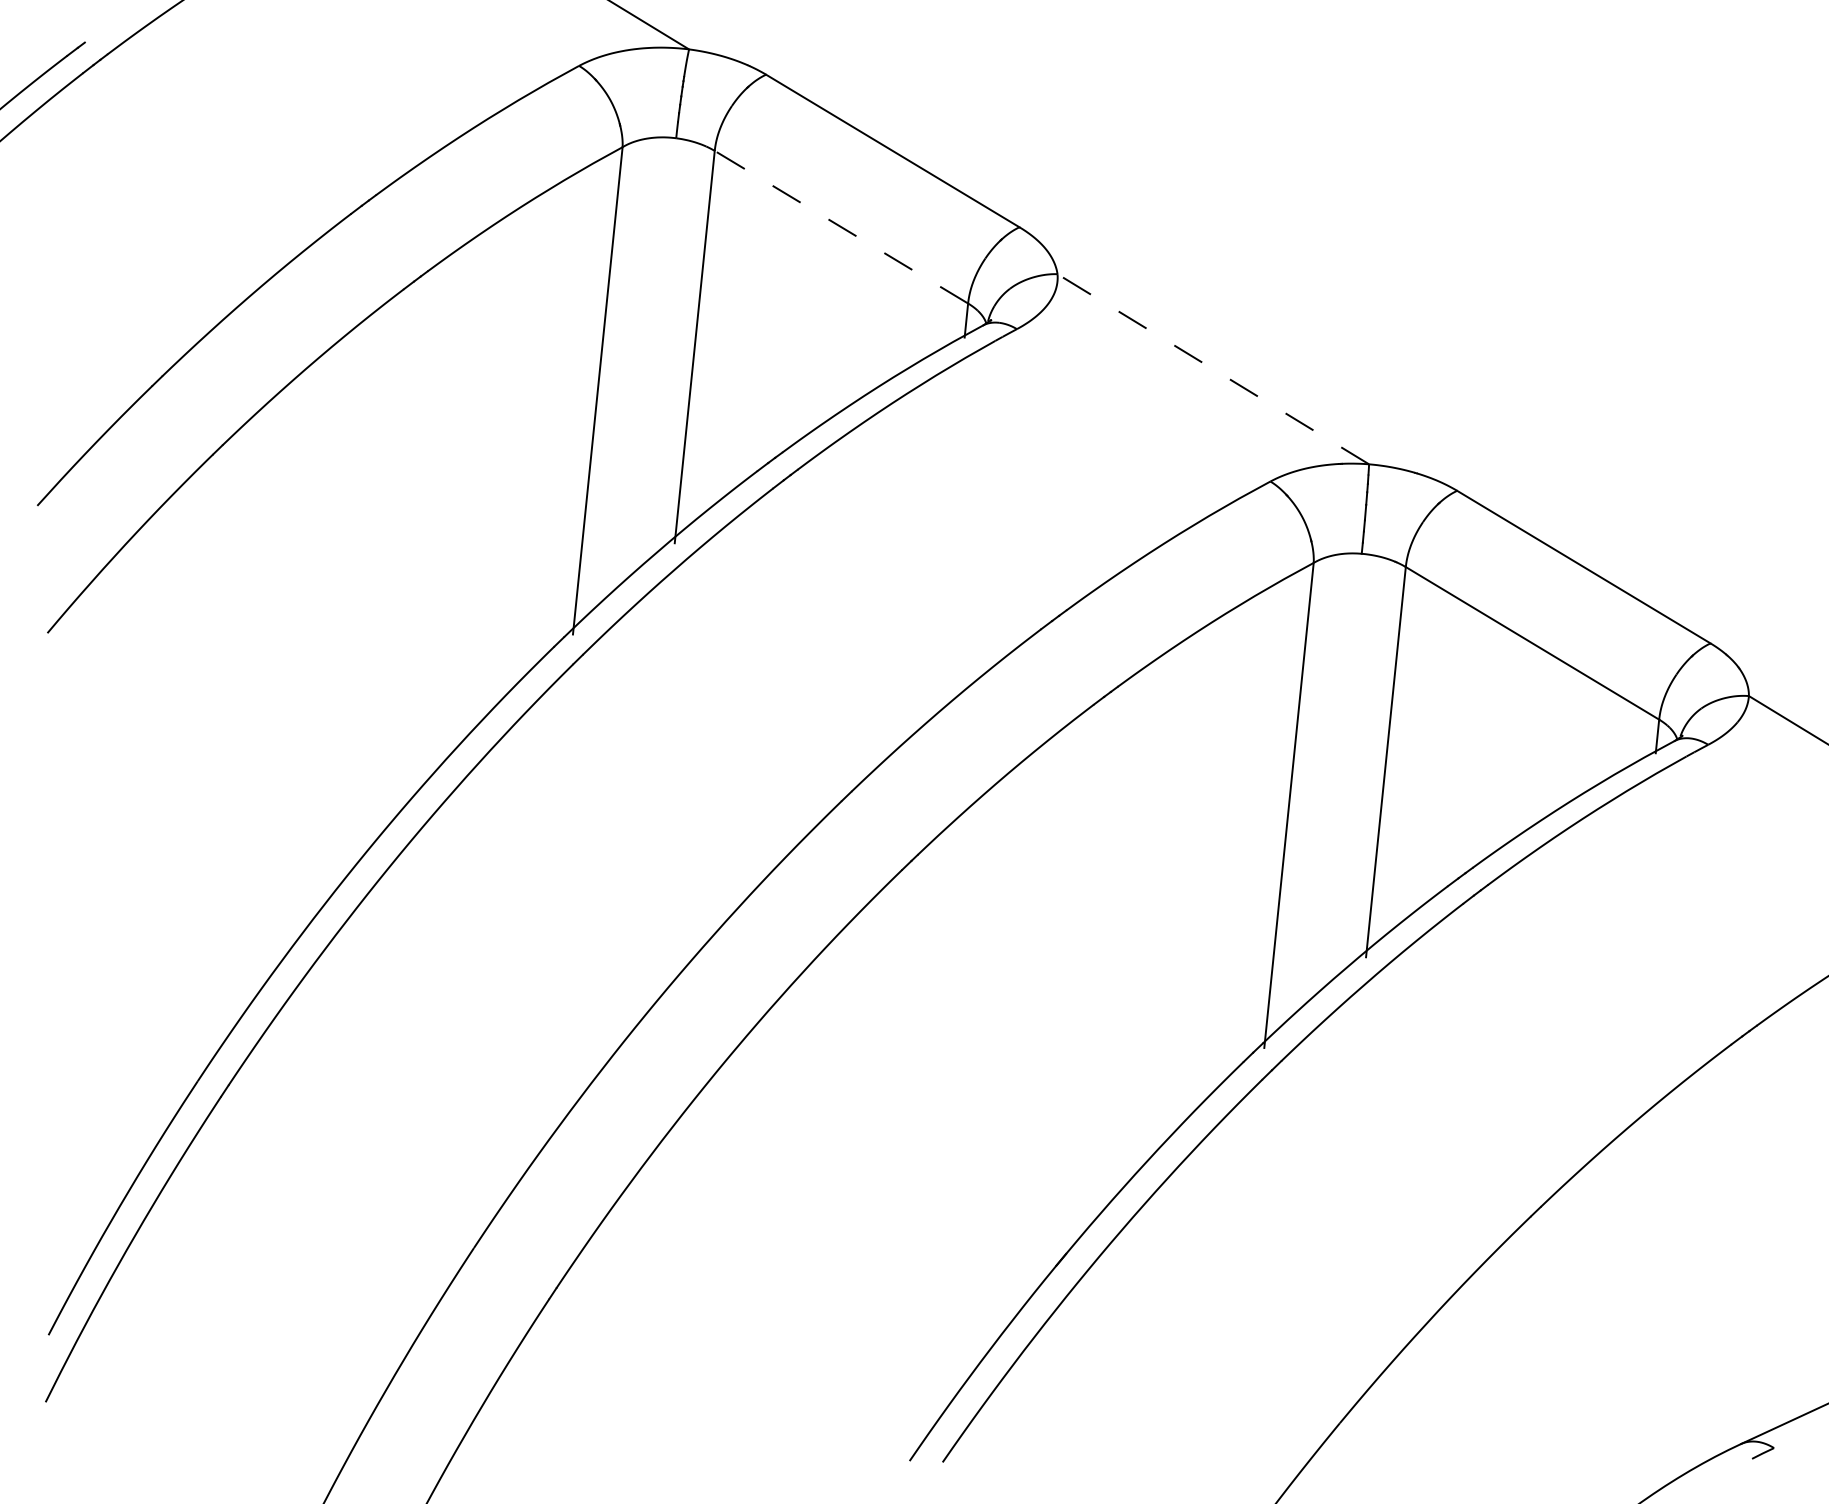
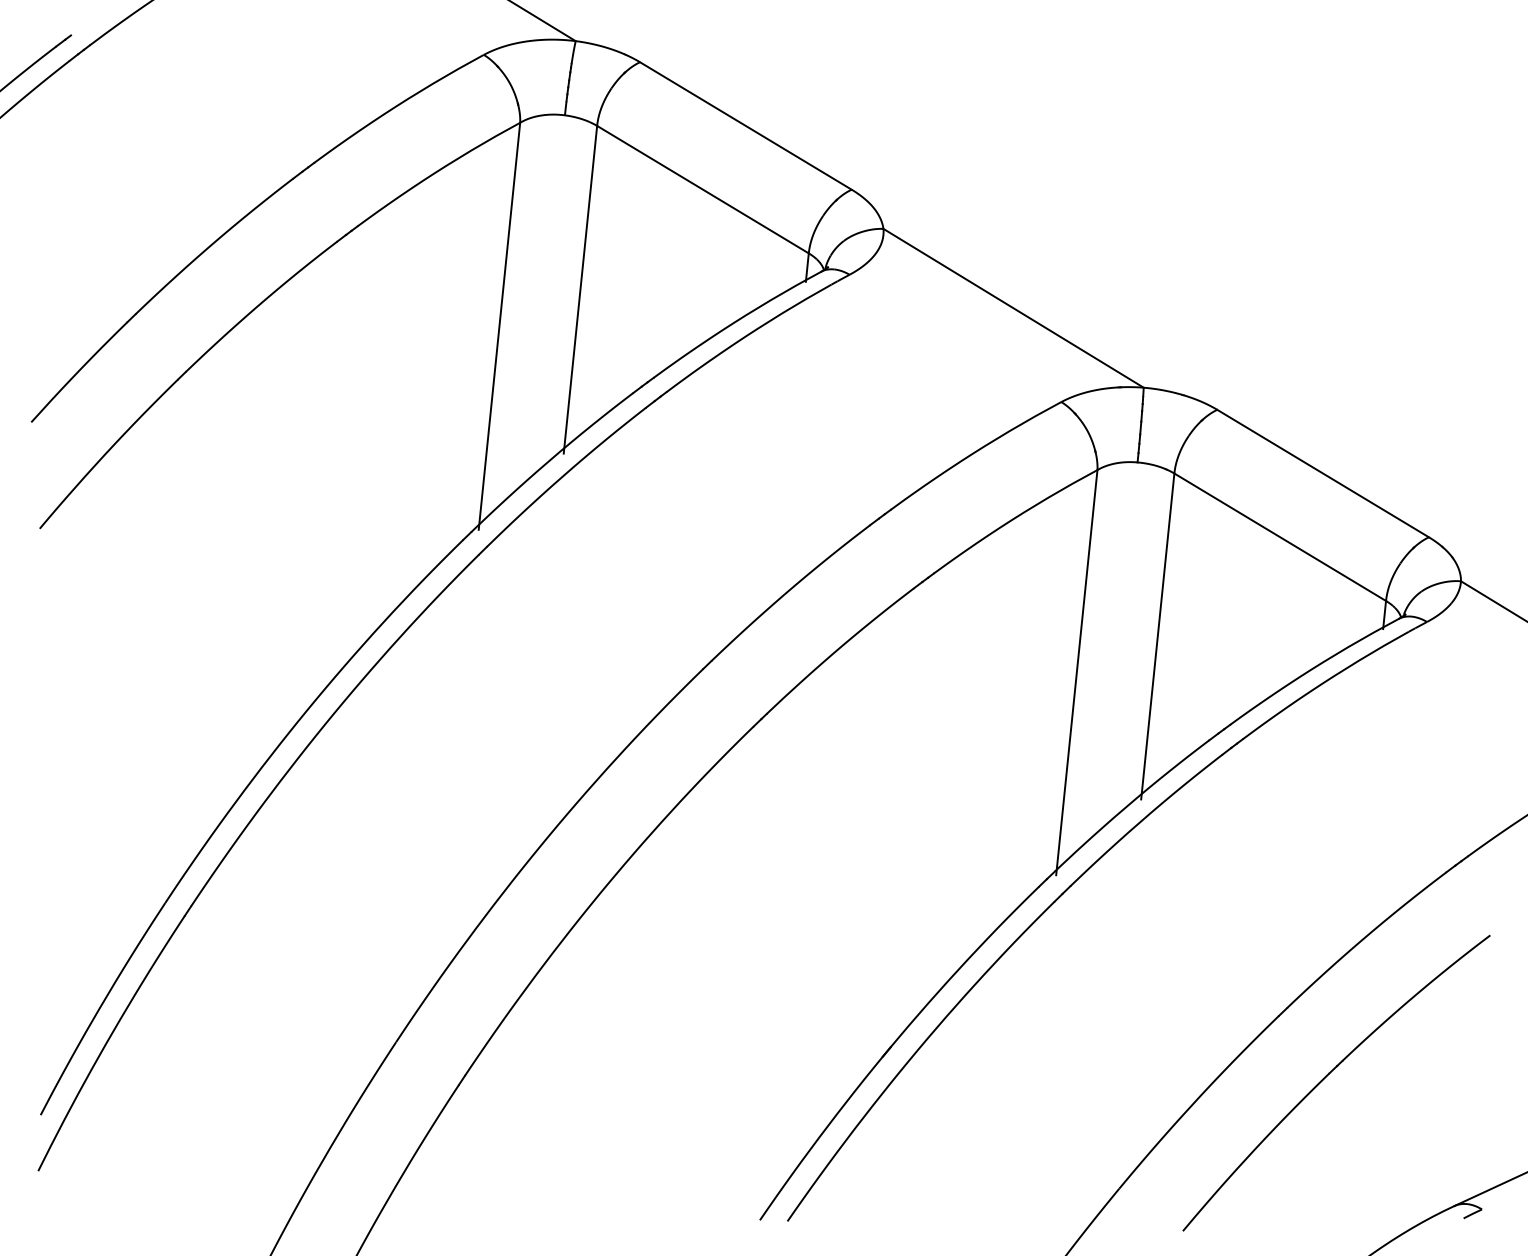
line: (841, 227) -> (703, 189), dashed -> solid
line: (1213, 369) -> (1013, 308), dashed -> solid
part: (1590, 1287) -> (1328, 1075), added

